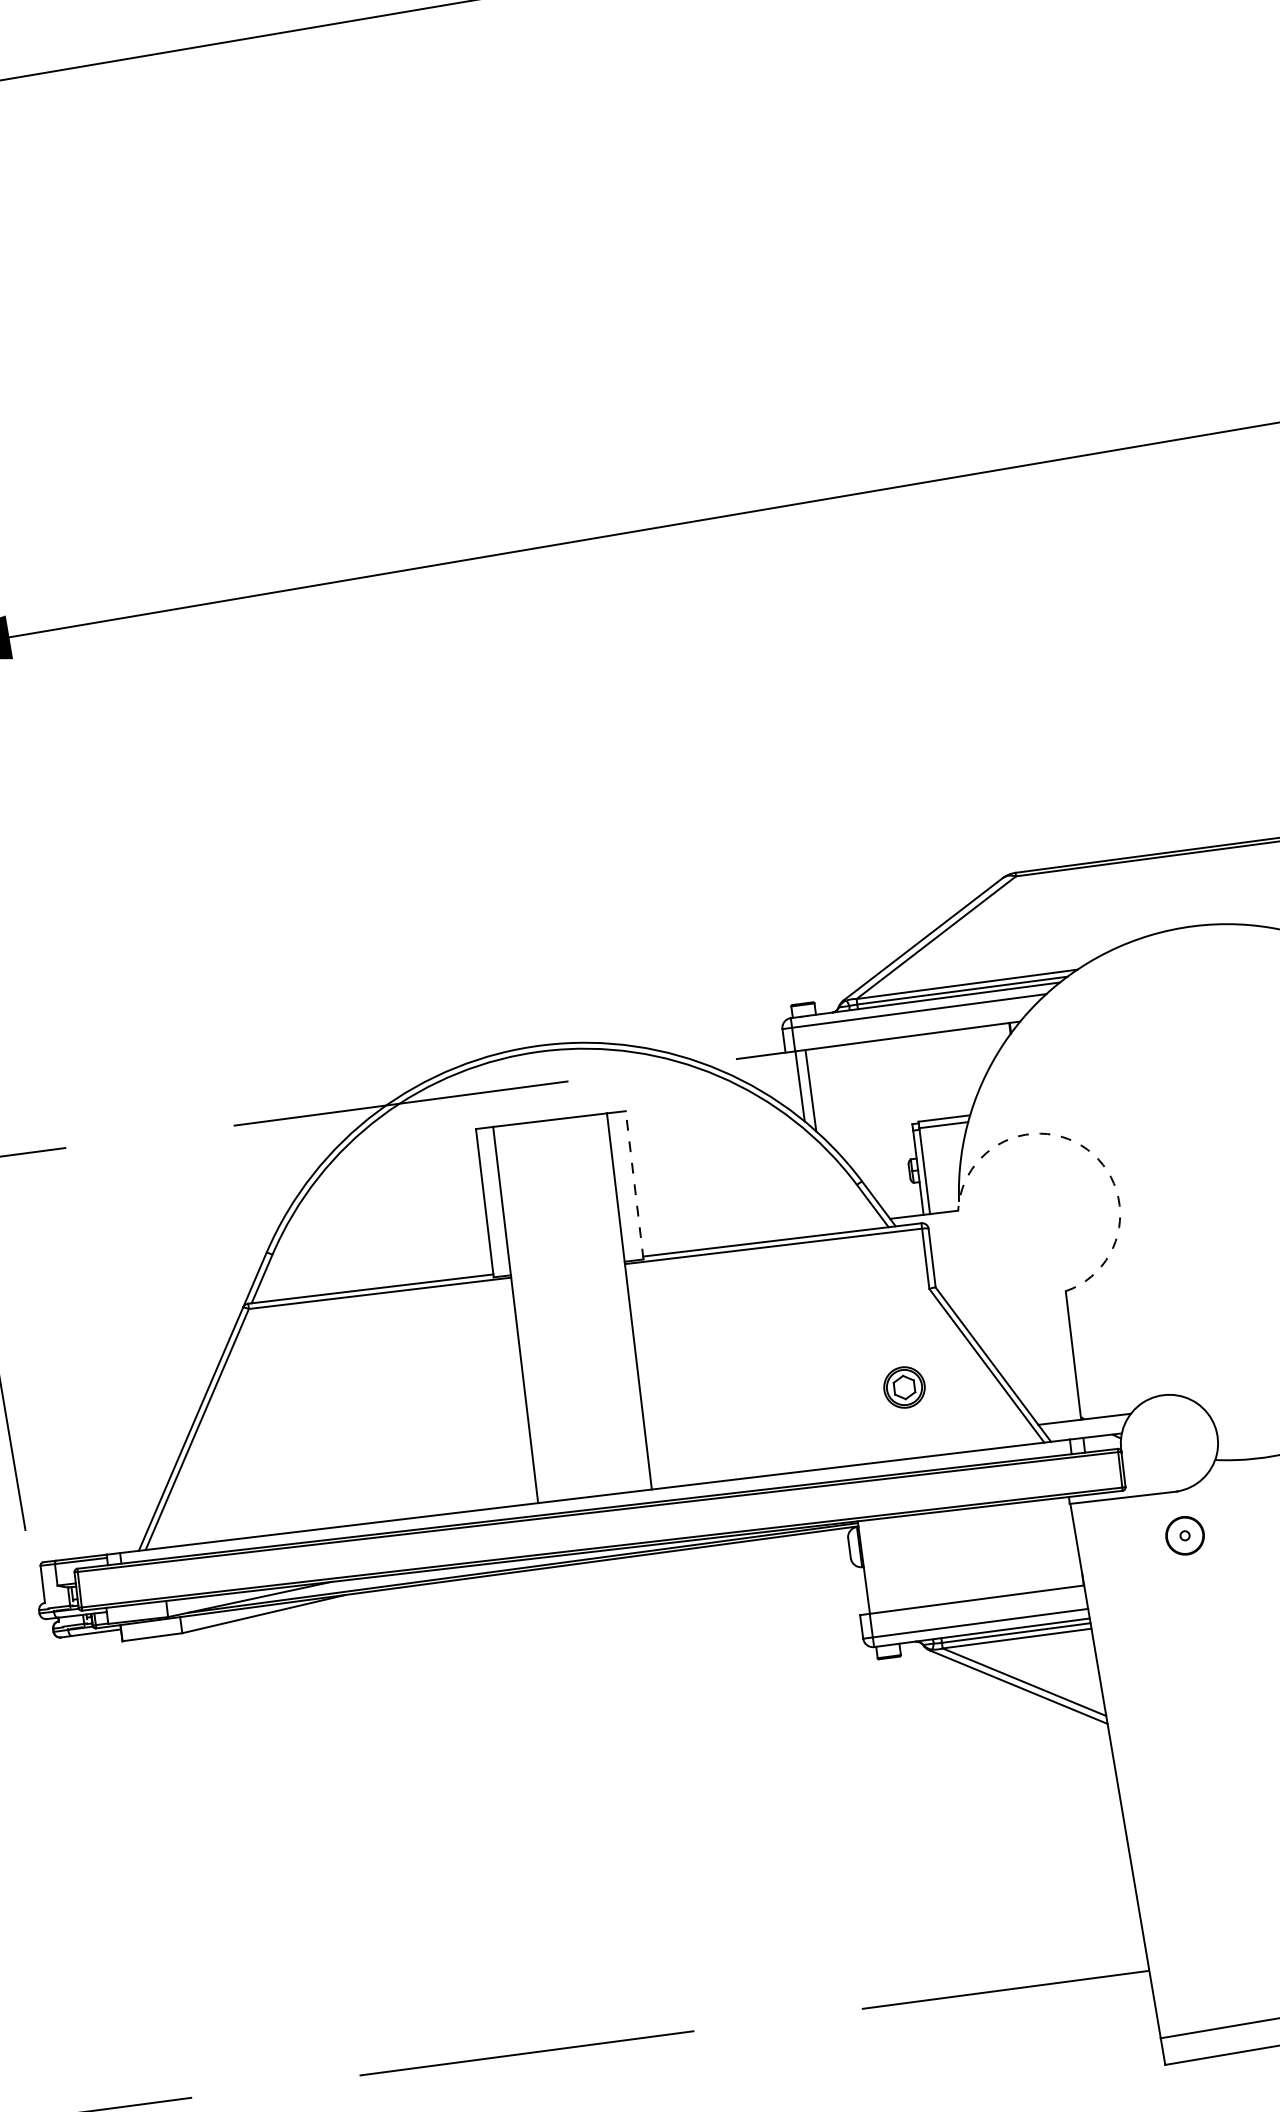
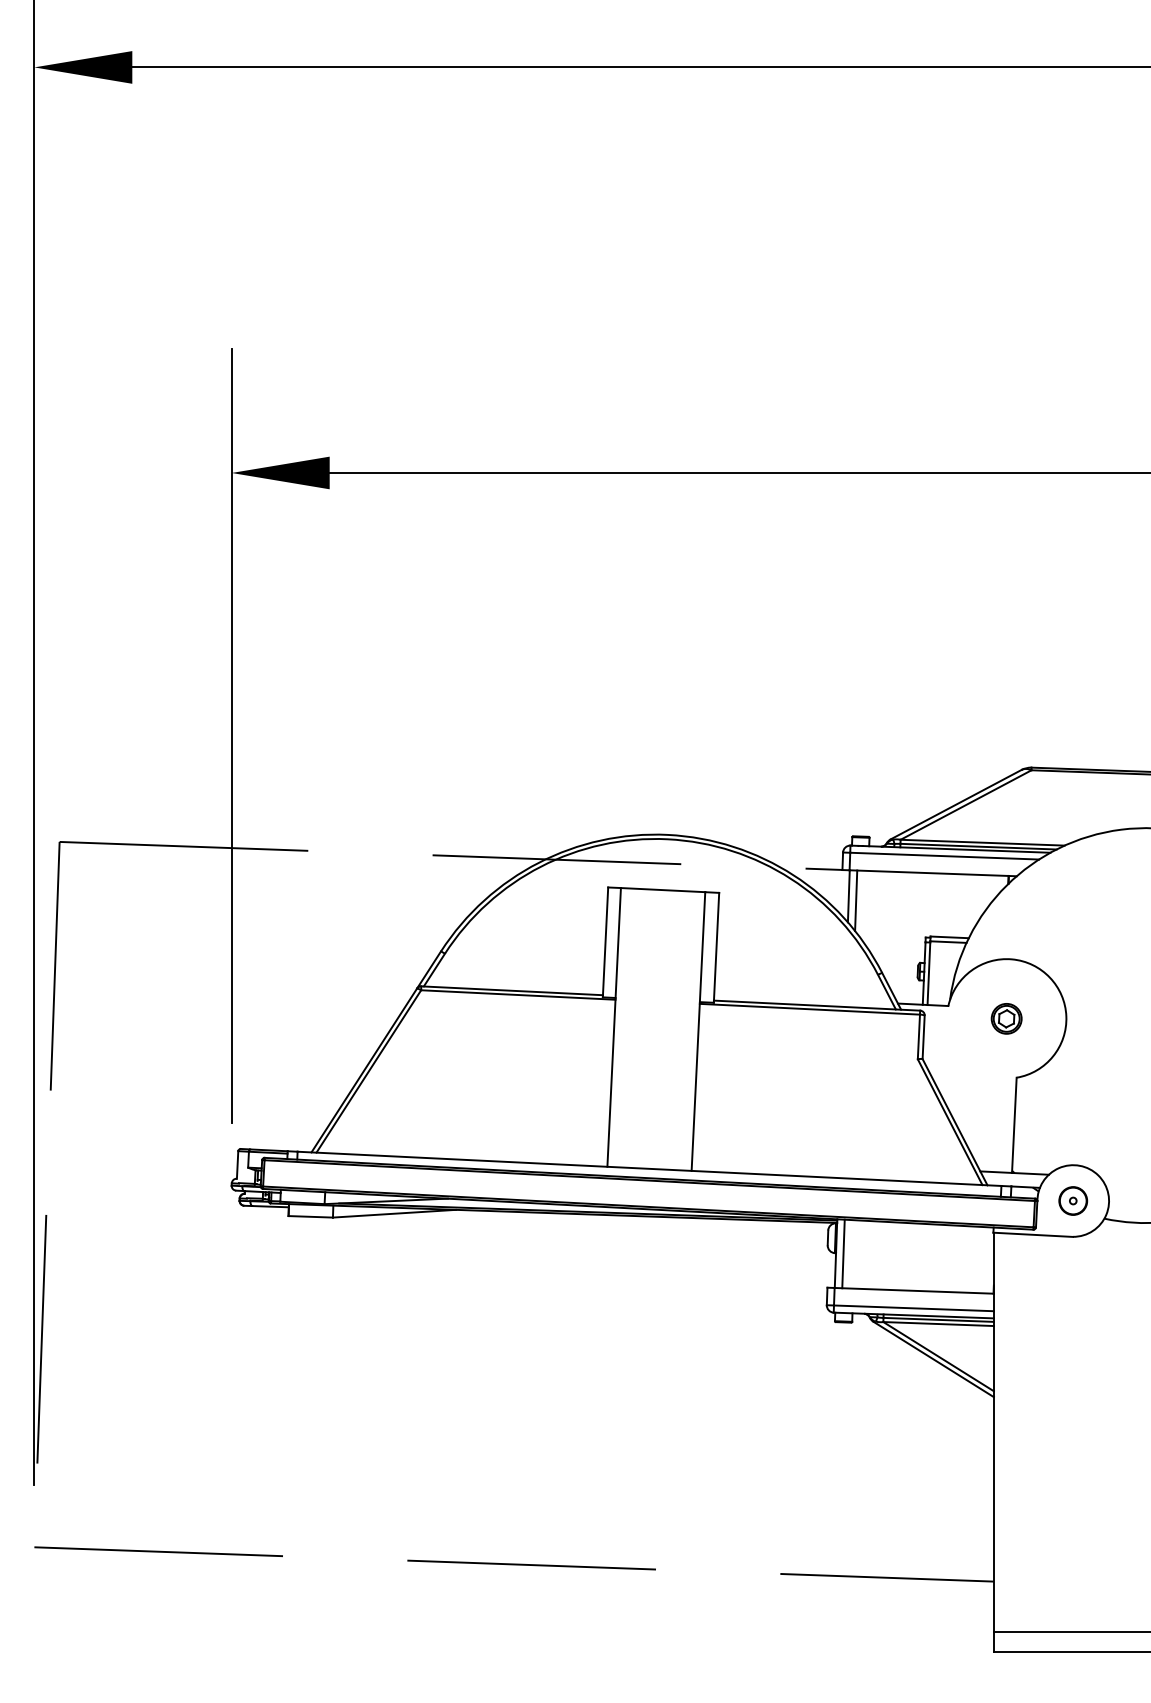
arc: (1087, 1149) -> (1049, 977), dashed -> solid
line: (634, 1184) -> (716, 947), dashed -> solid
part: (904, 1387) -> (1006, 1018), moved
part: (1185, 1535) -> (1073, 1200), moved
line: (873, 1565) -> (843, 1253), added

